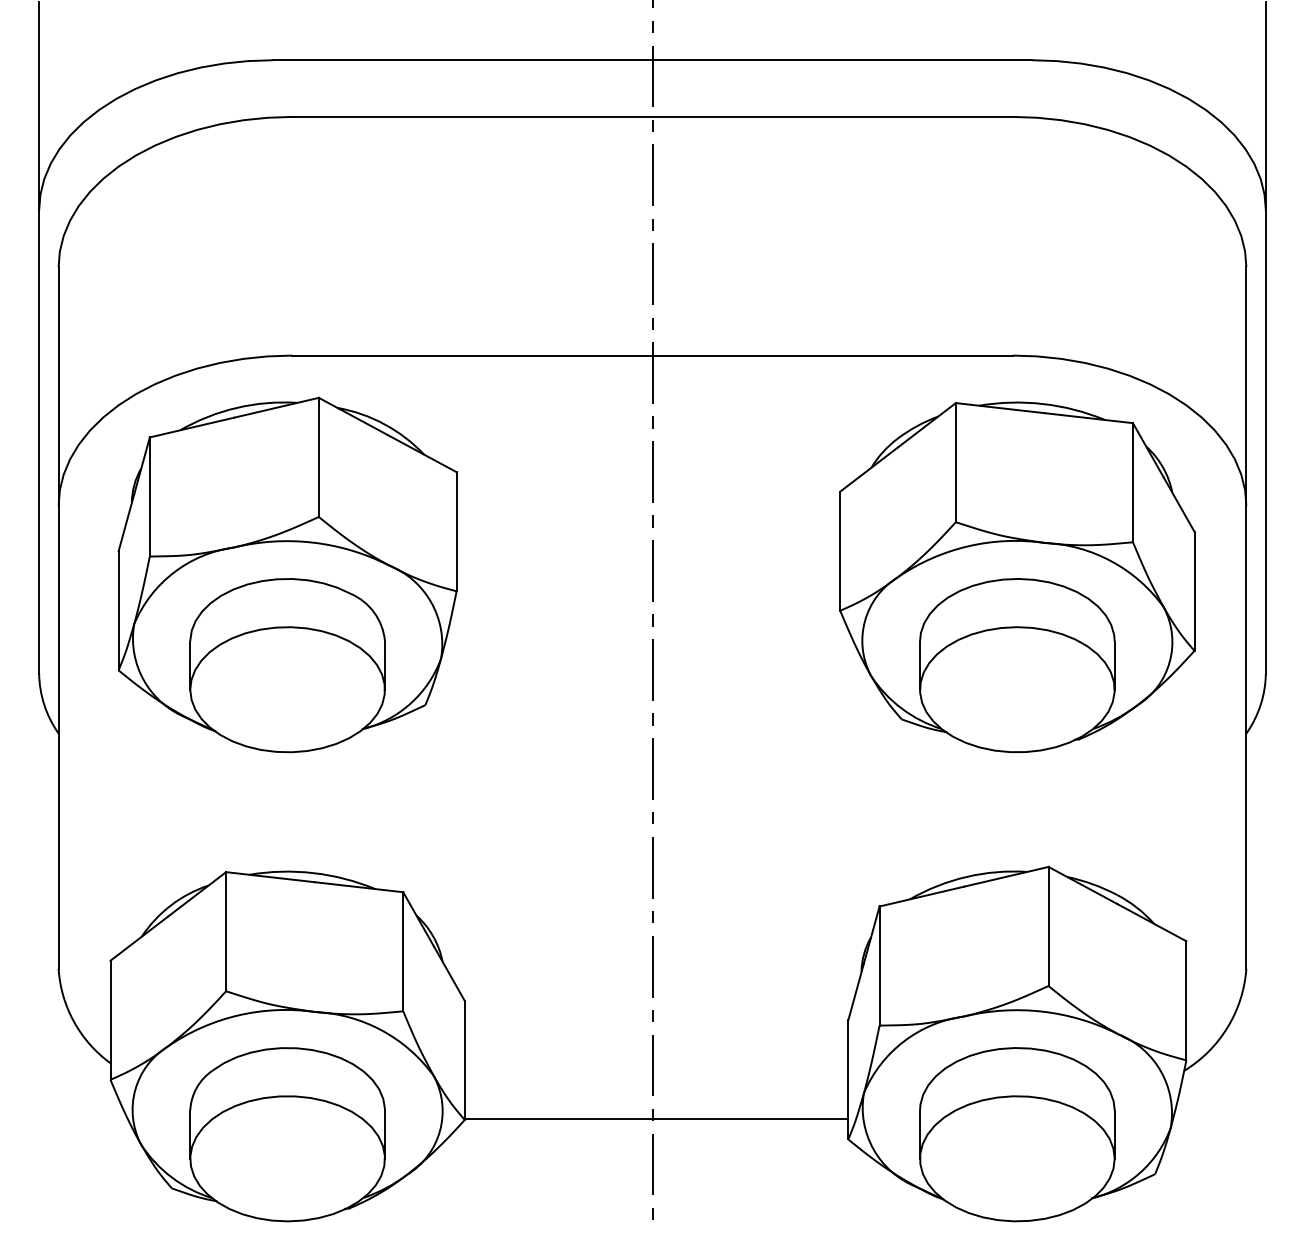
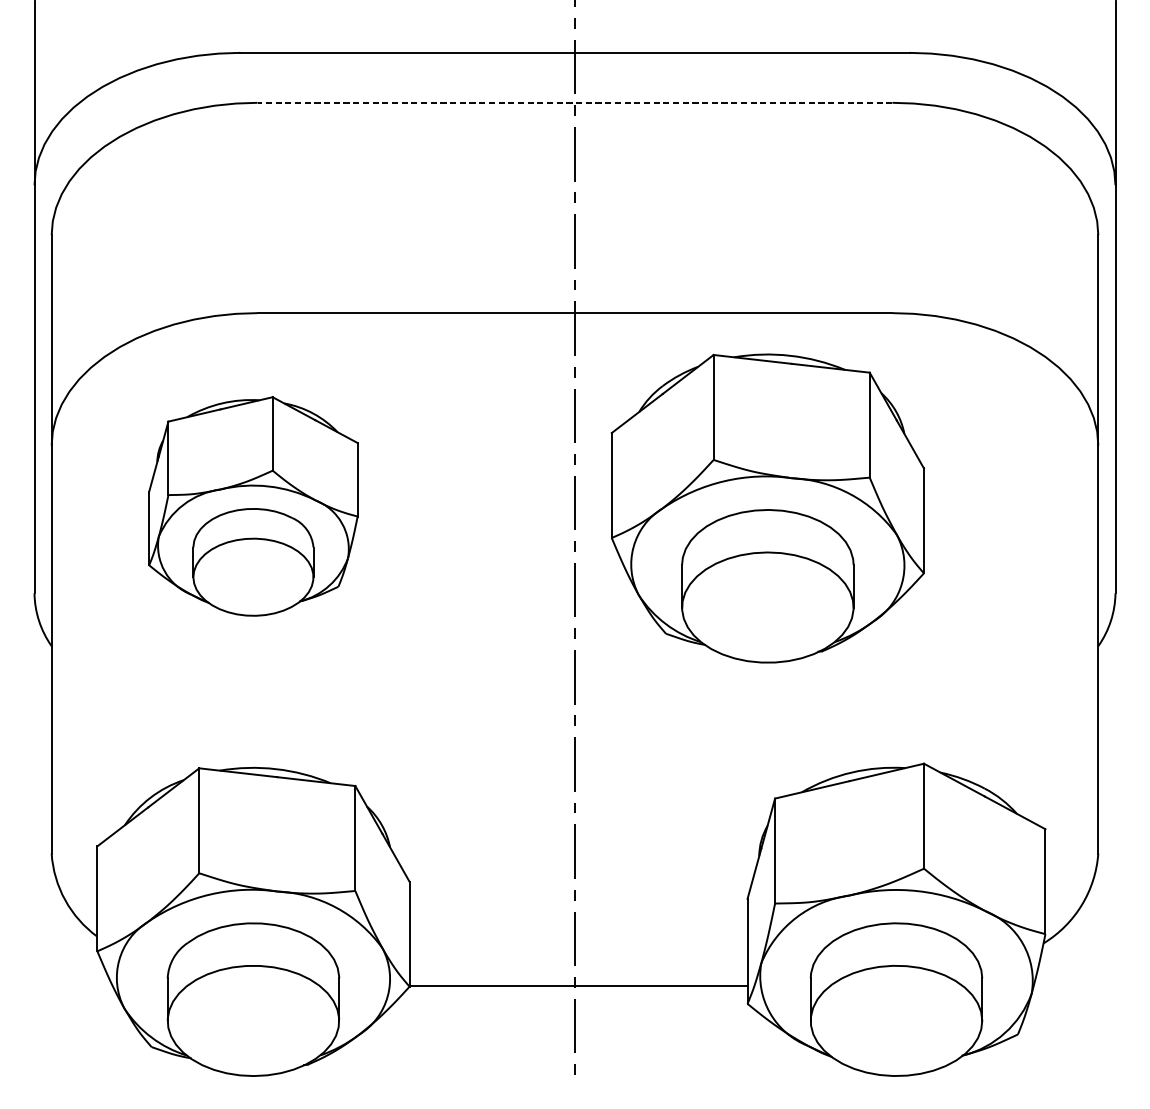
line: (652, 116) -> (575, 102), solid -> dashed
part: (287, 574) -> (253, 506), size x0.7
part: (1017, 576) -> (767, 507), moved

